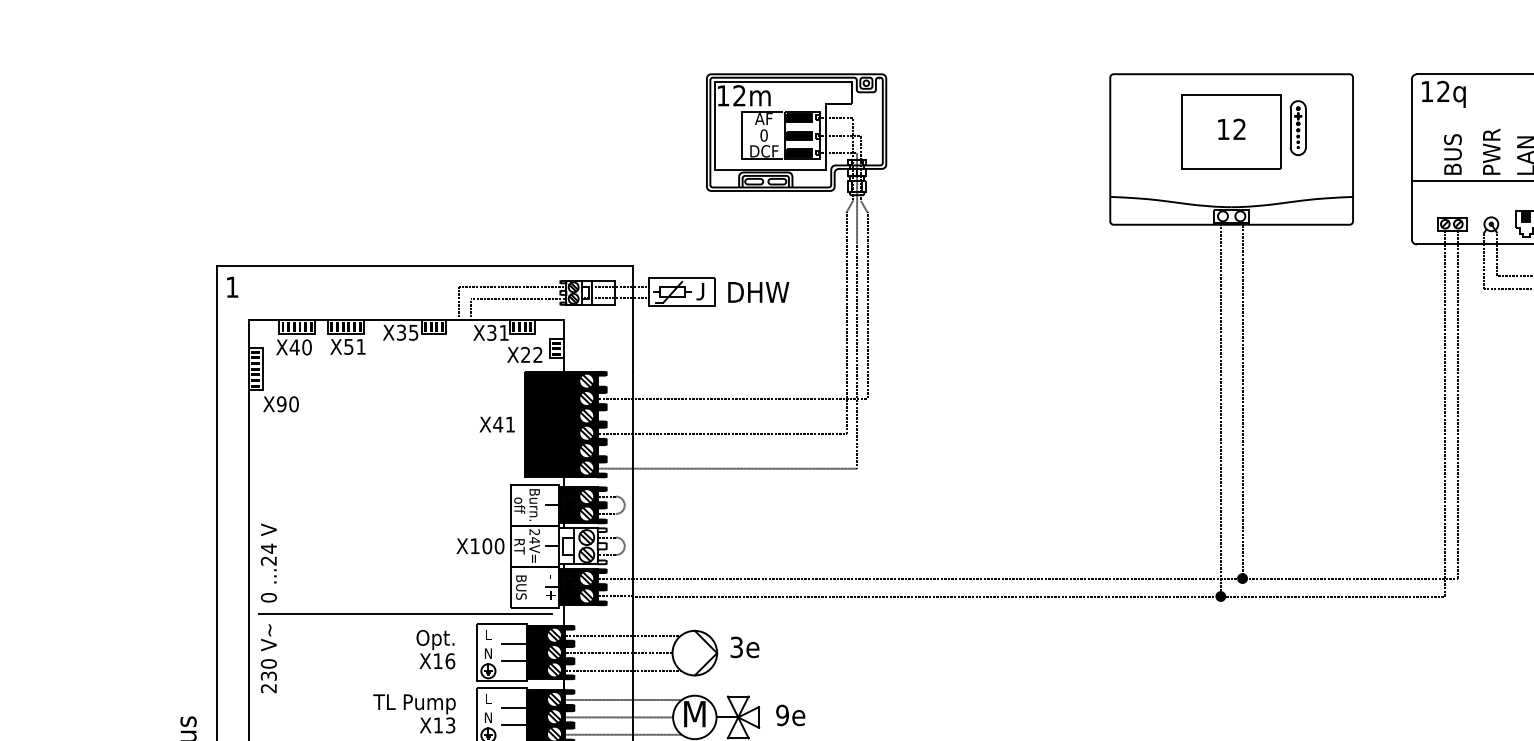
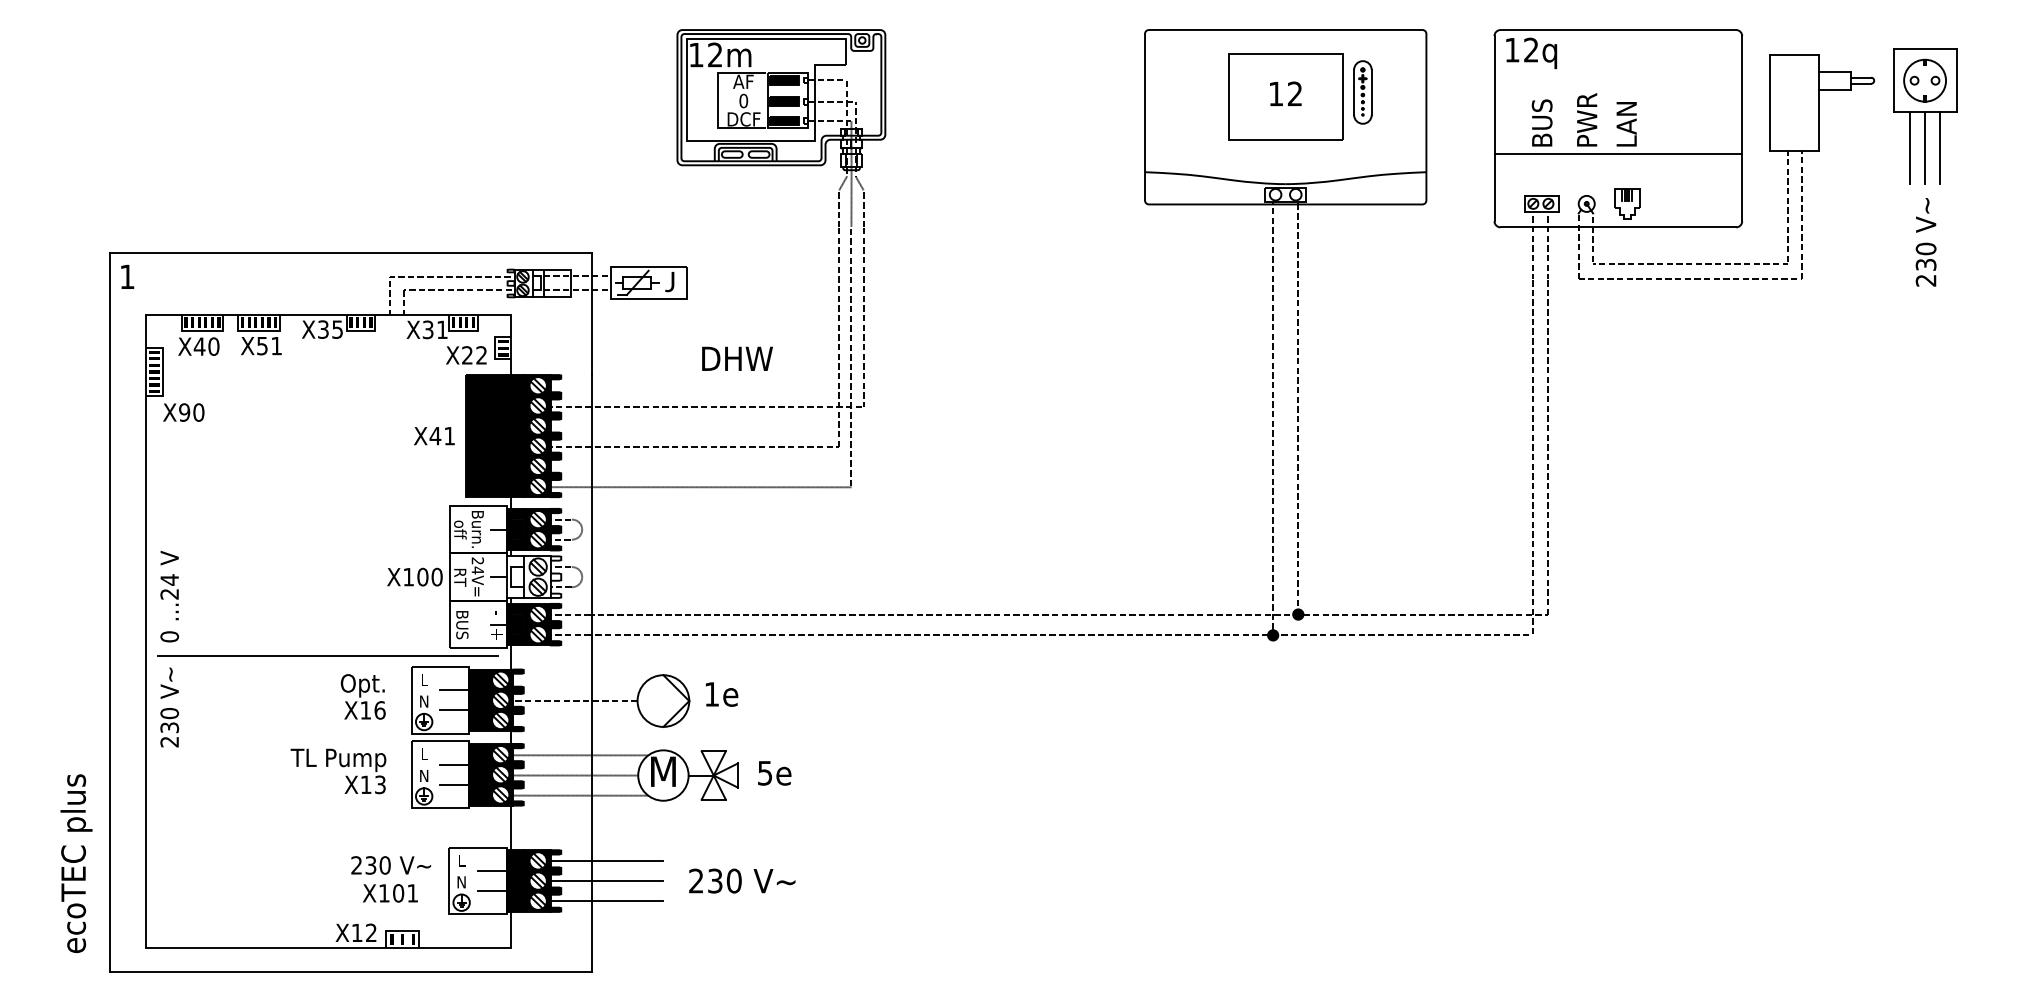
text: (758, 292) -> (737, 358), moved
line: (623, 635) -> (580, 680), removed
text: (736, 647) -> (711, 694), 3e -> 1e
line: (623, 670) -> (580, 721), removed
text: (782, 714) -> (764, 772), 9e -> 5e

